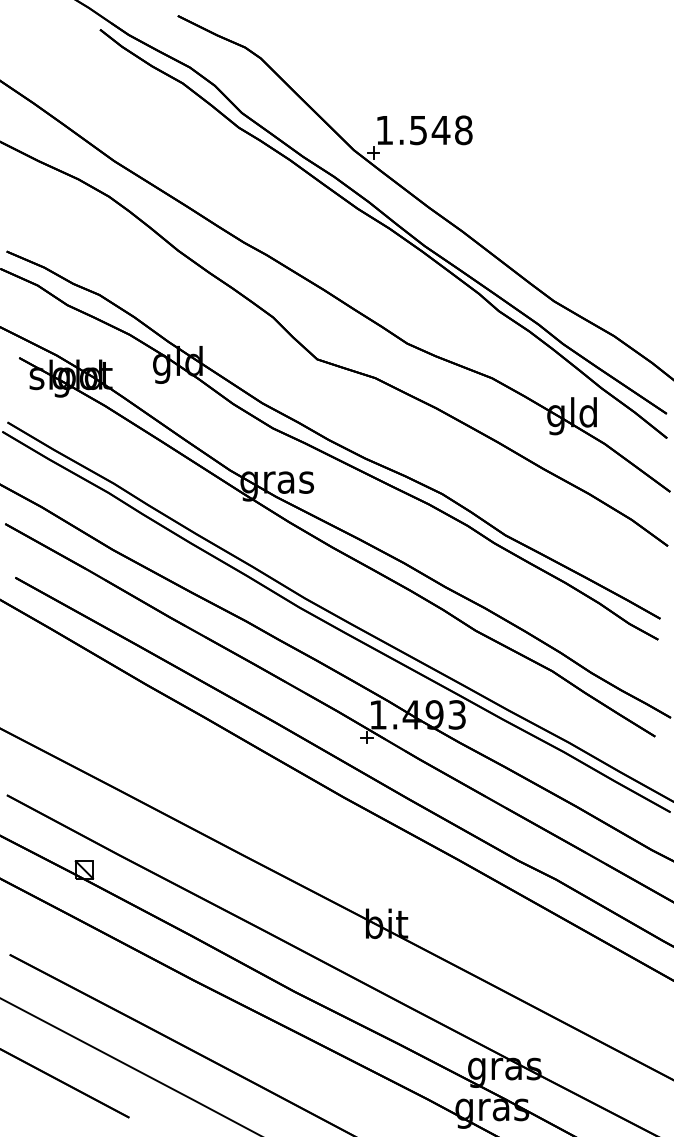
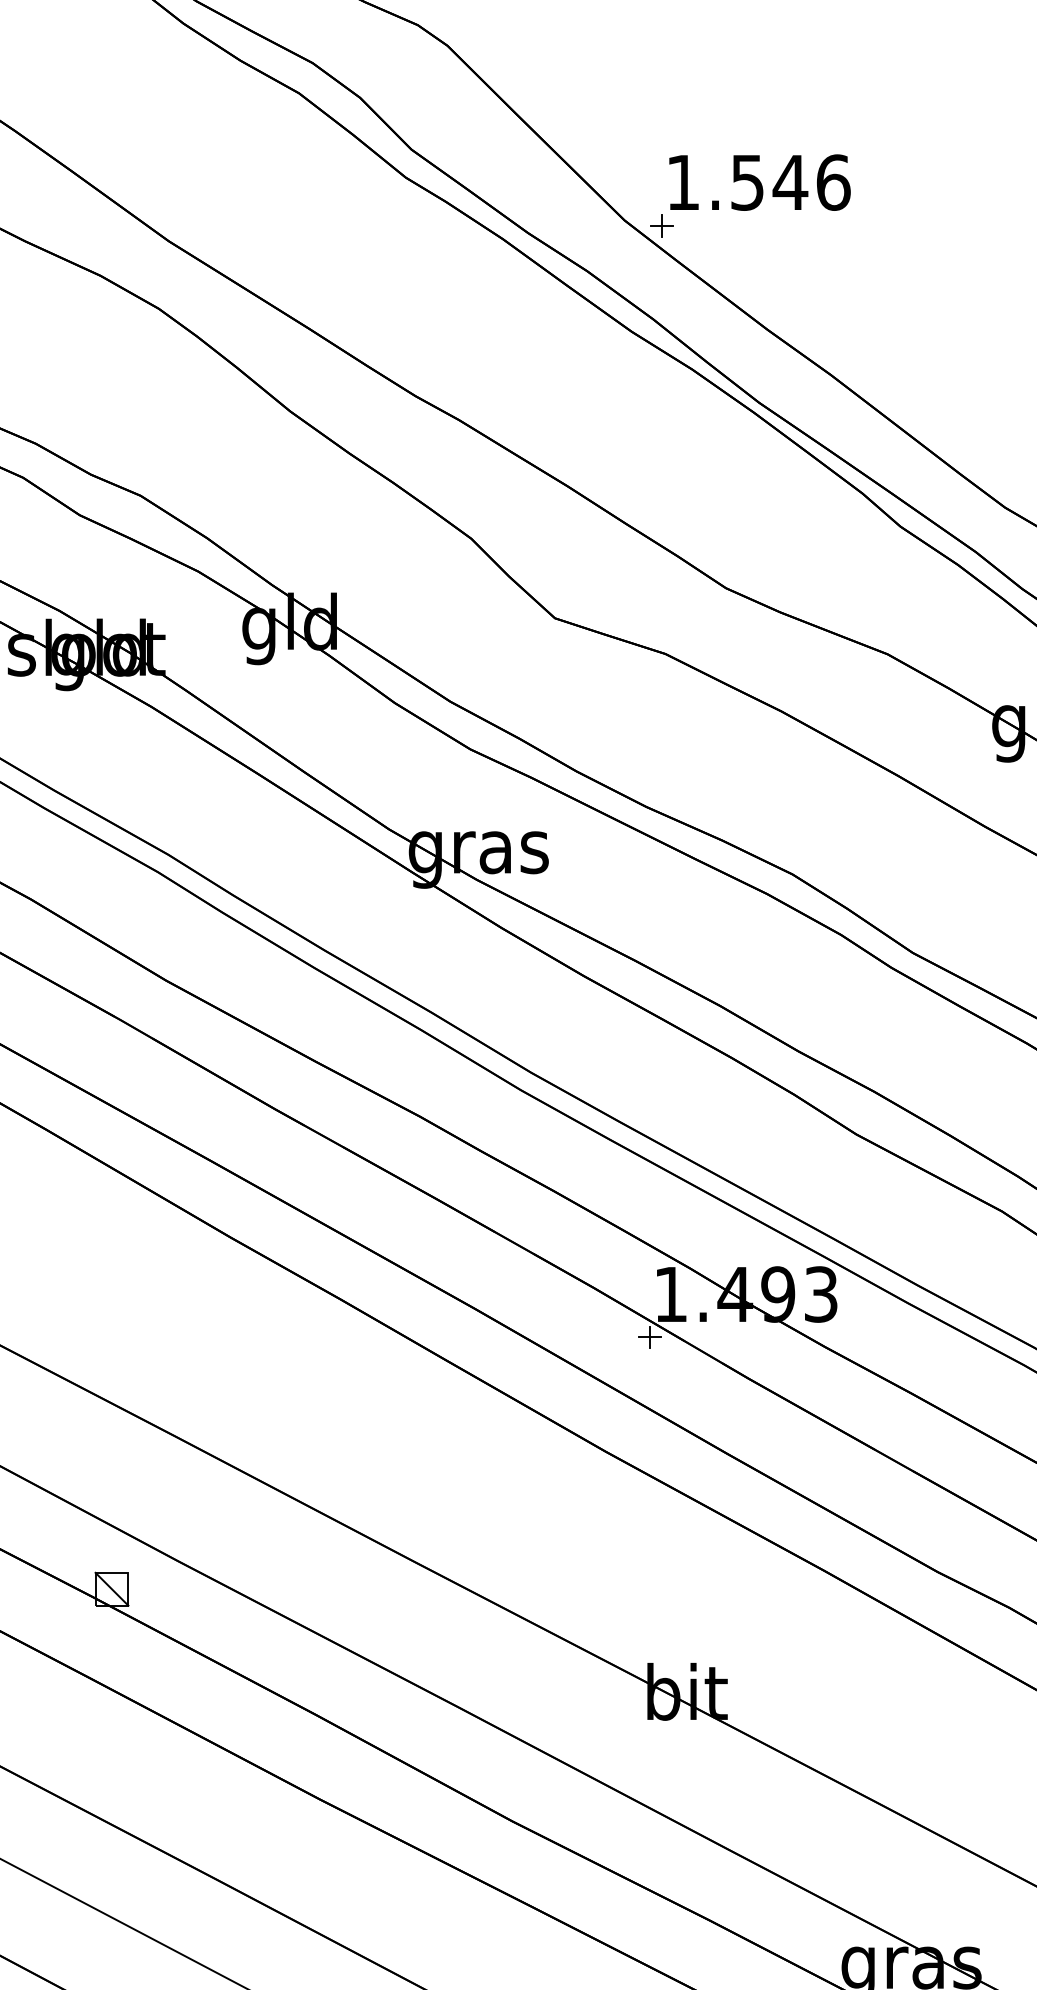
text: (463, 130) -> (833, 182), 1.548 -> 1.546

